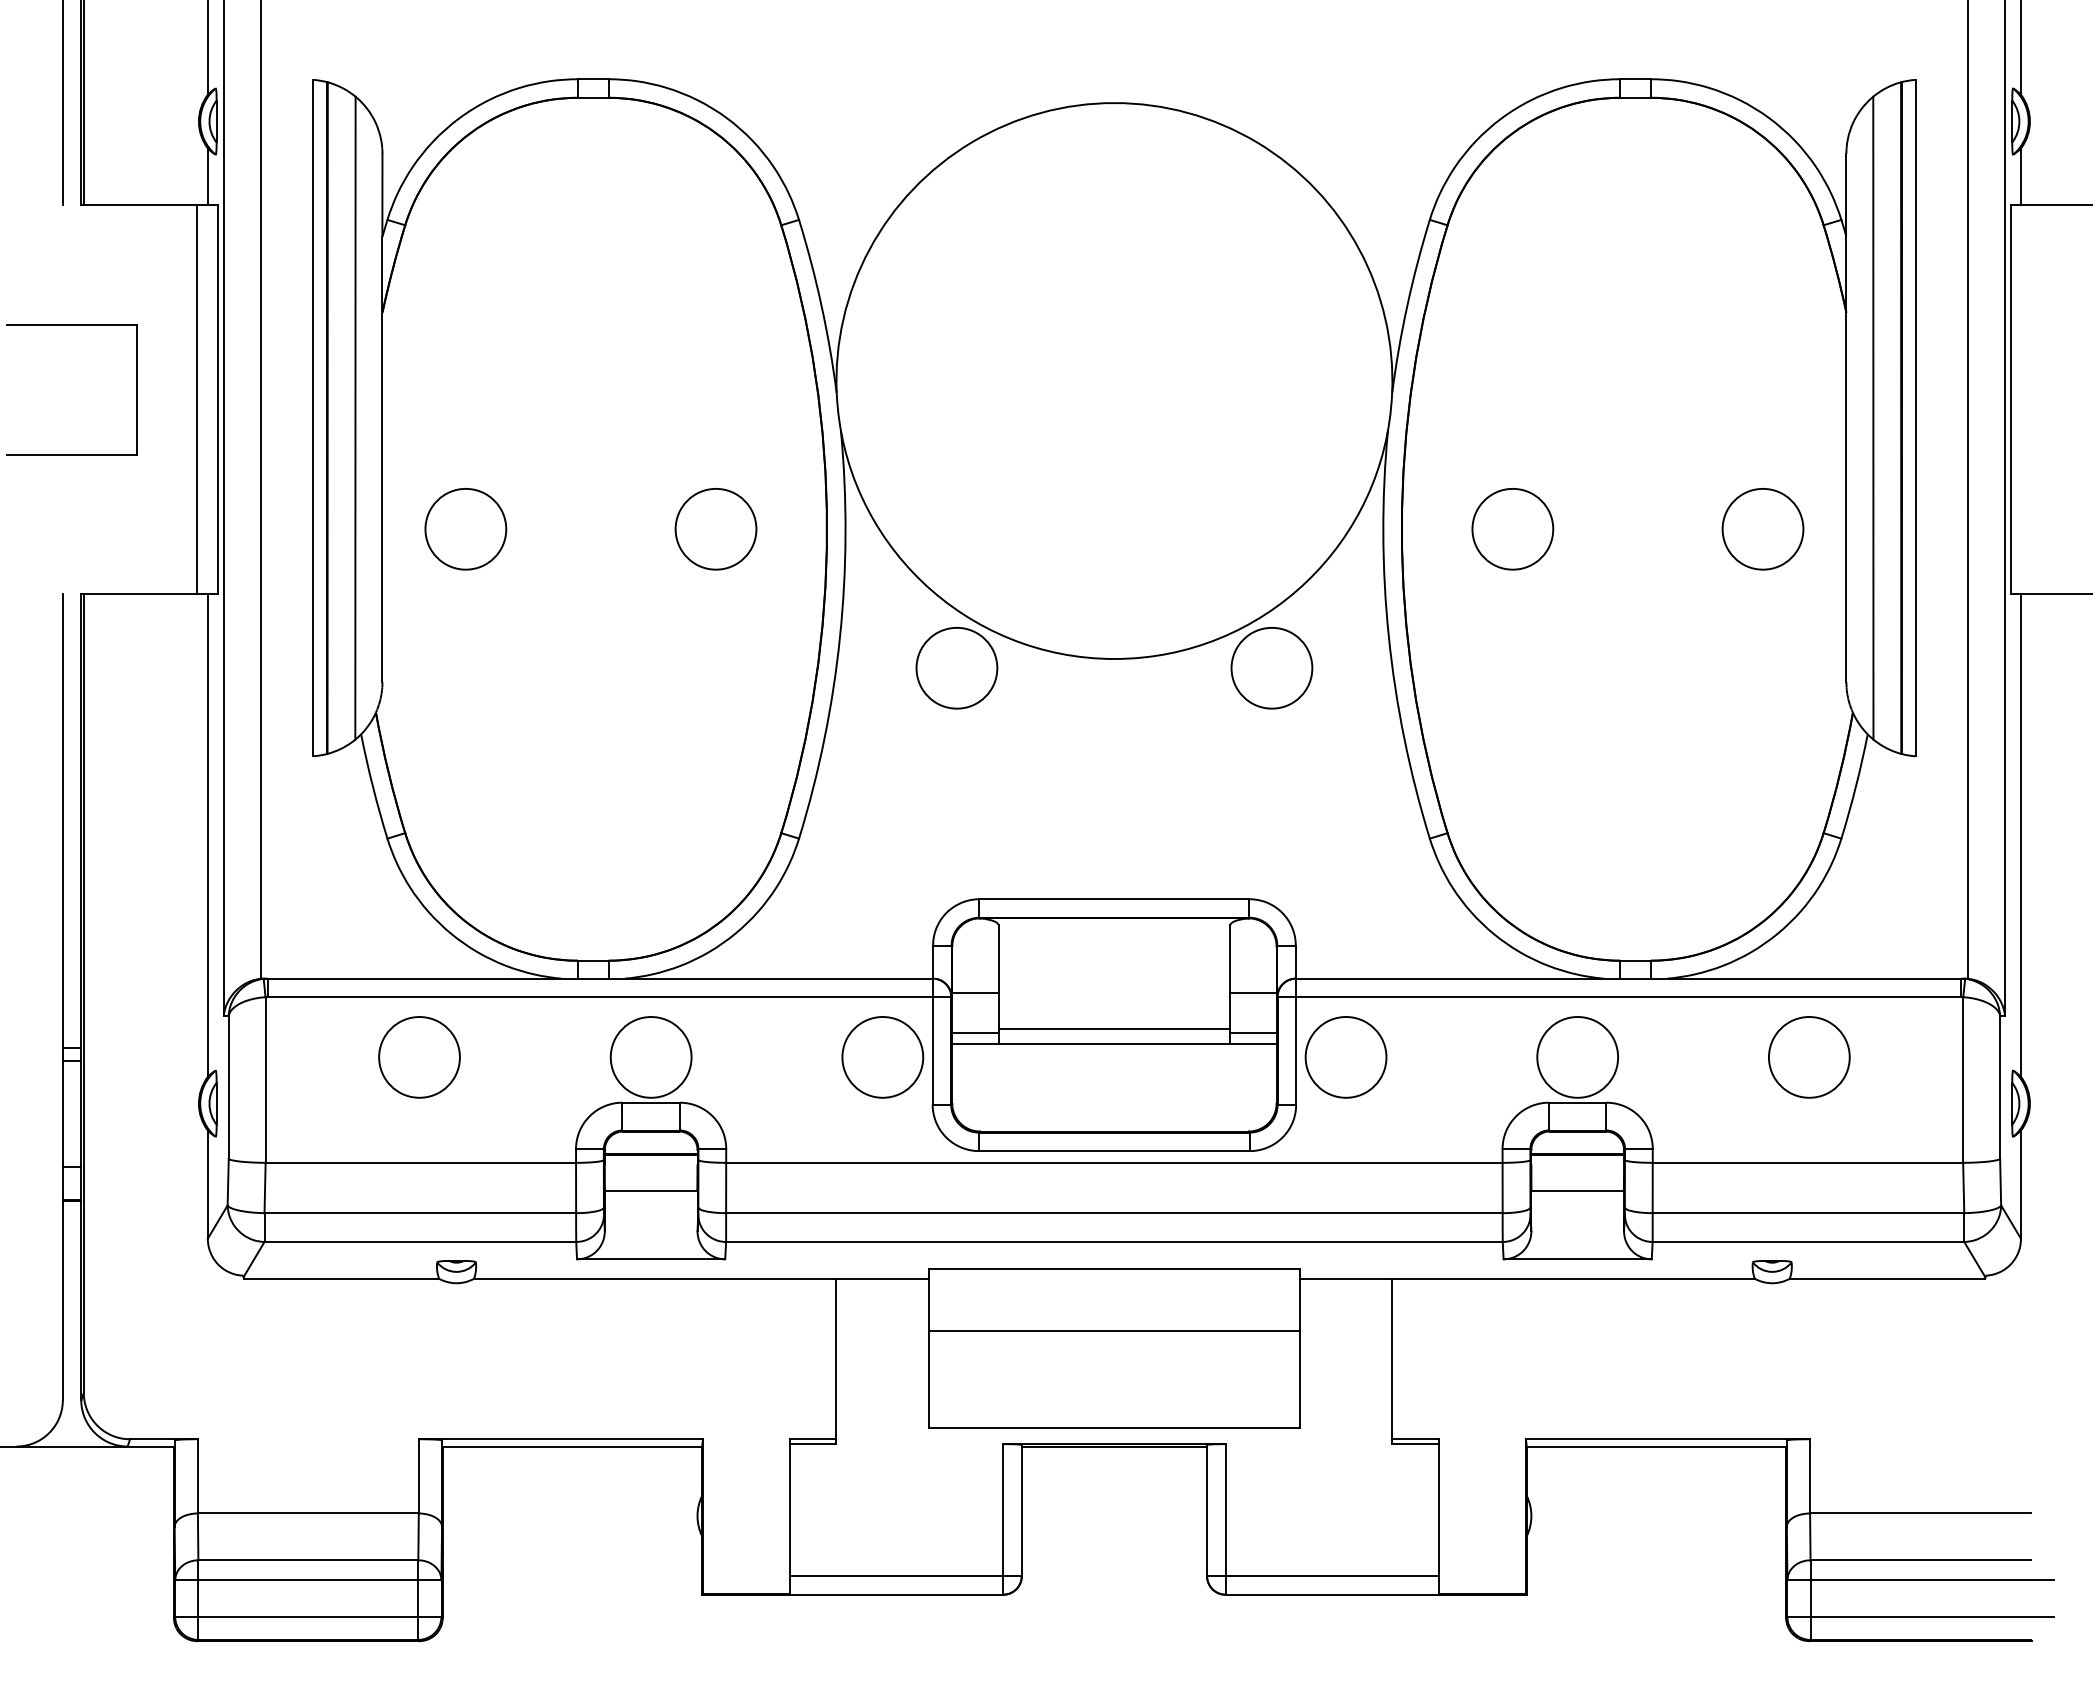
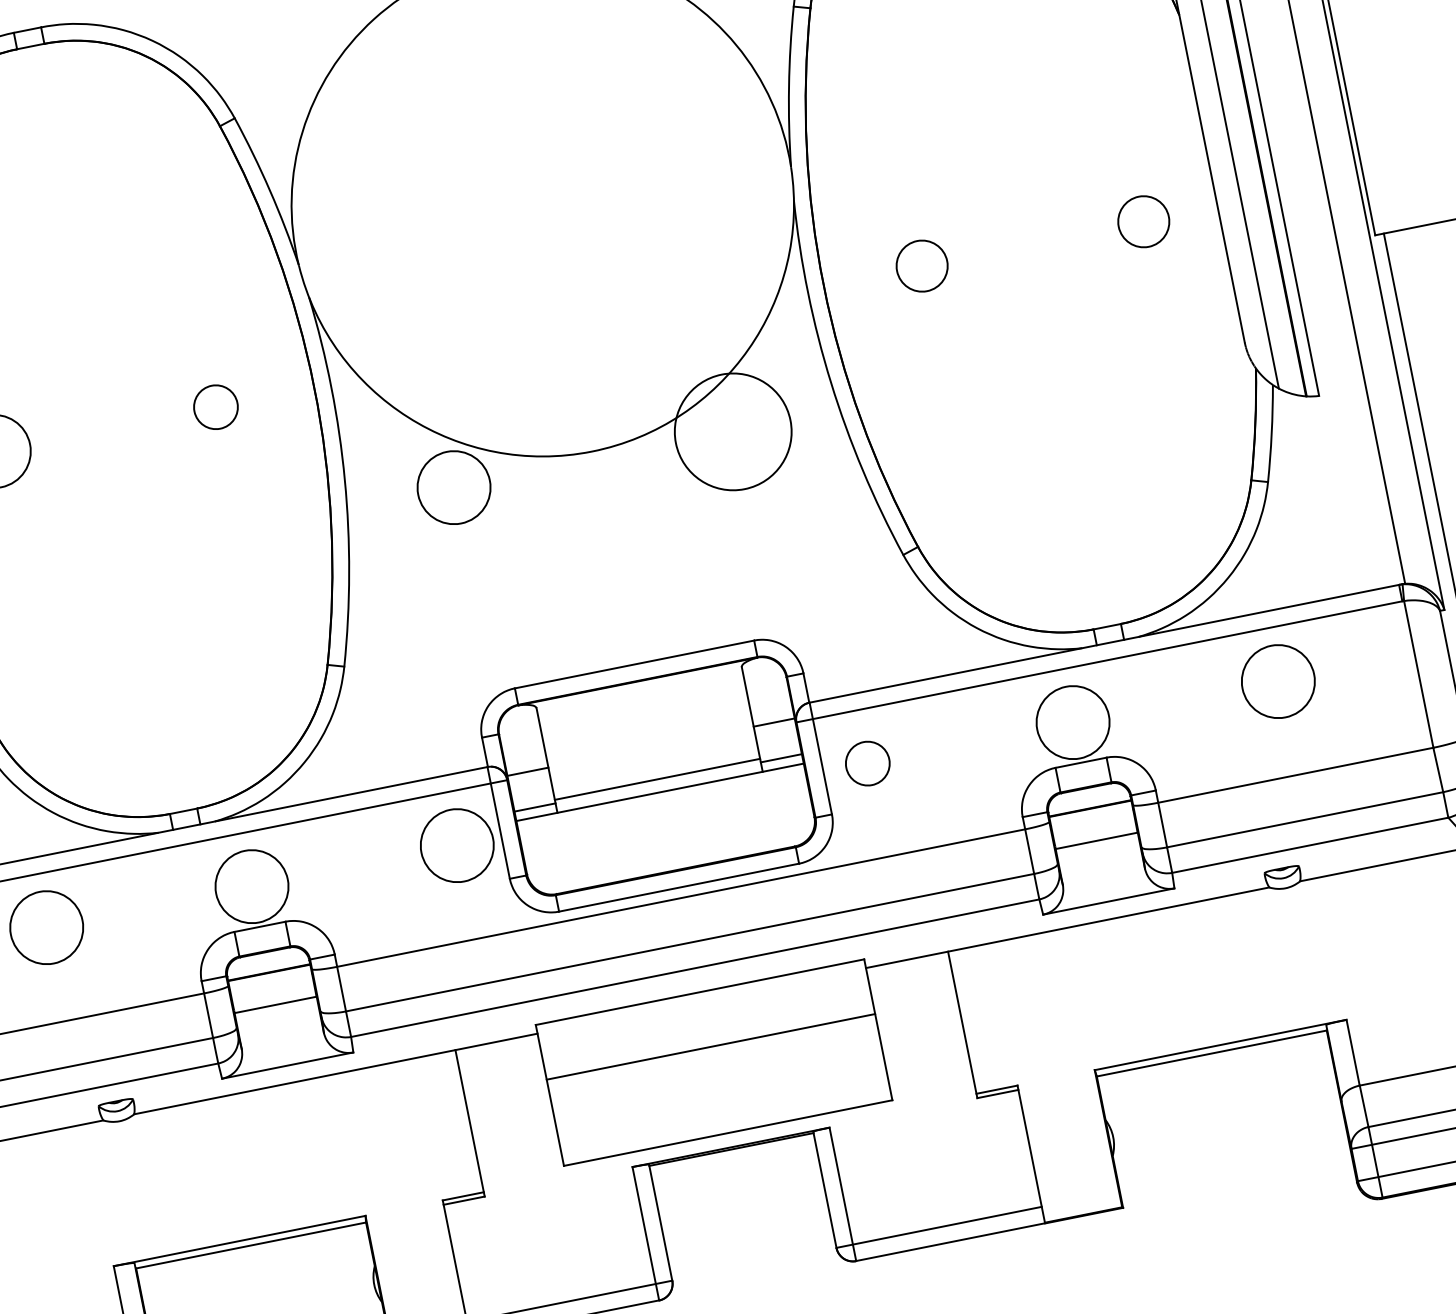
circle: (1762, 528) -> (1143, 221), size x0.7
circle: (715, 529) -> (215, 407), size x0.6
circle: (1512, 529) -> (921, 266), size x0.7
circle: (1271, 667) -> (732, 431), size x1.6
circle: (1345, 1057) -> (867, 763), size x0.6

